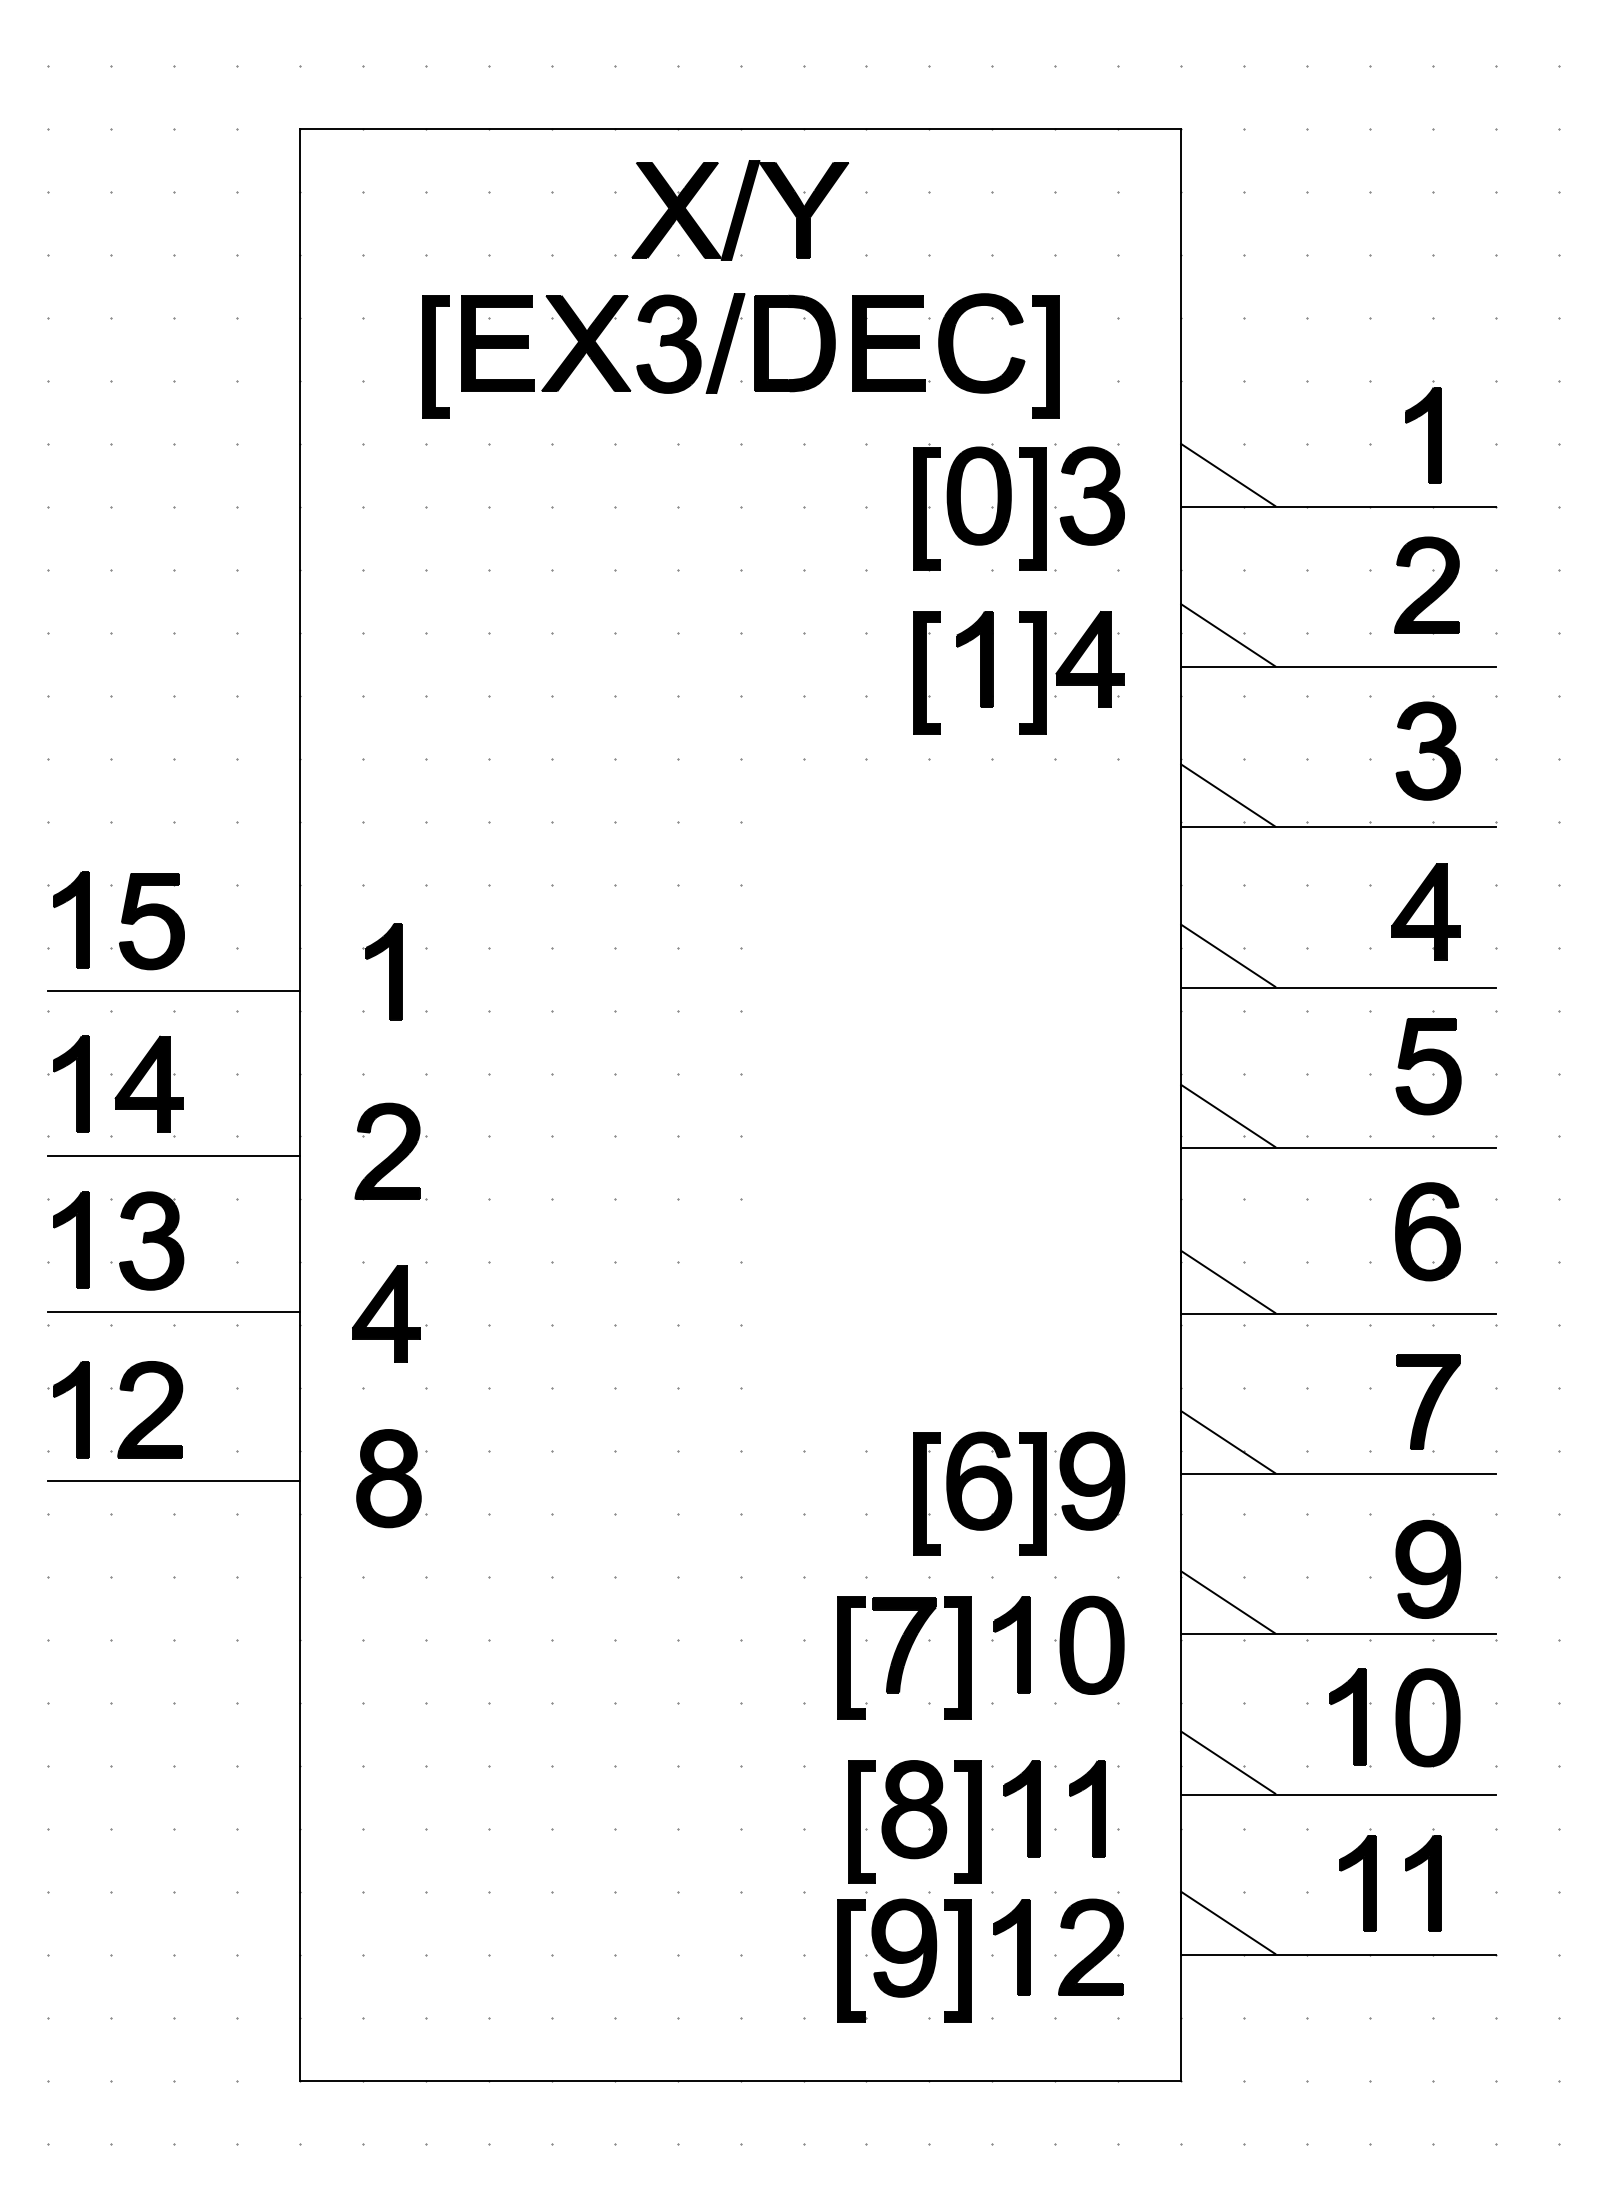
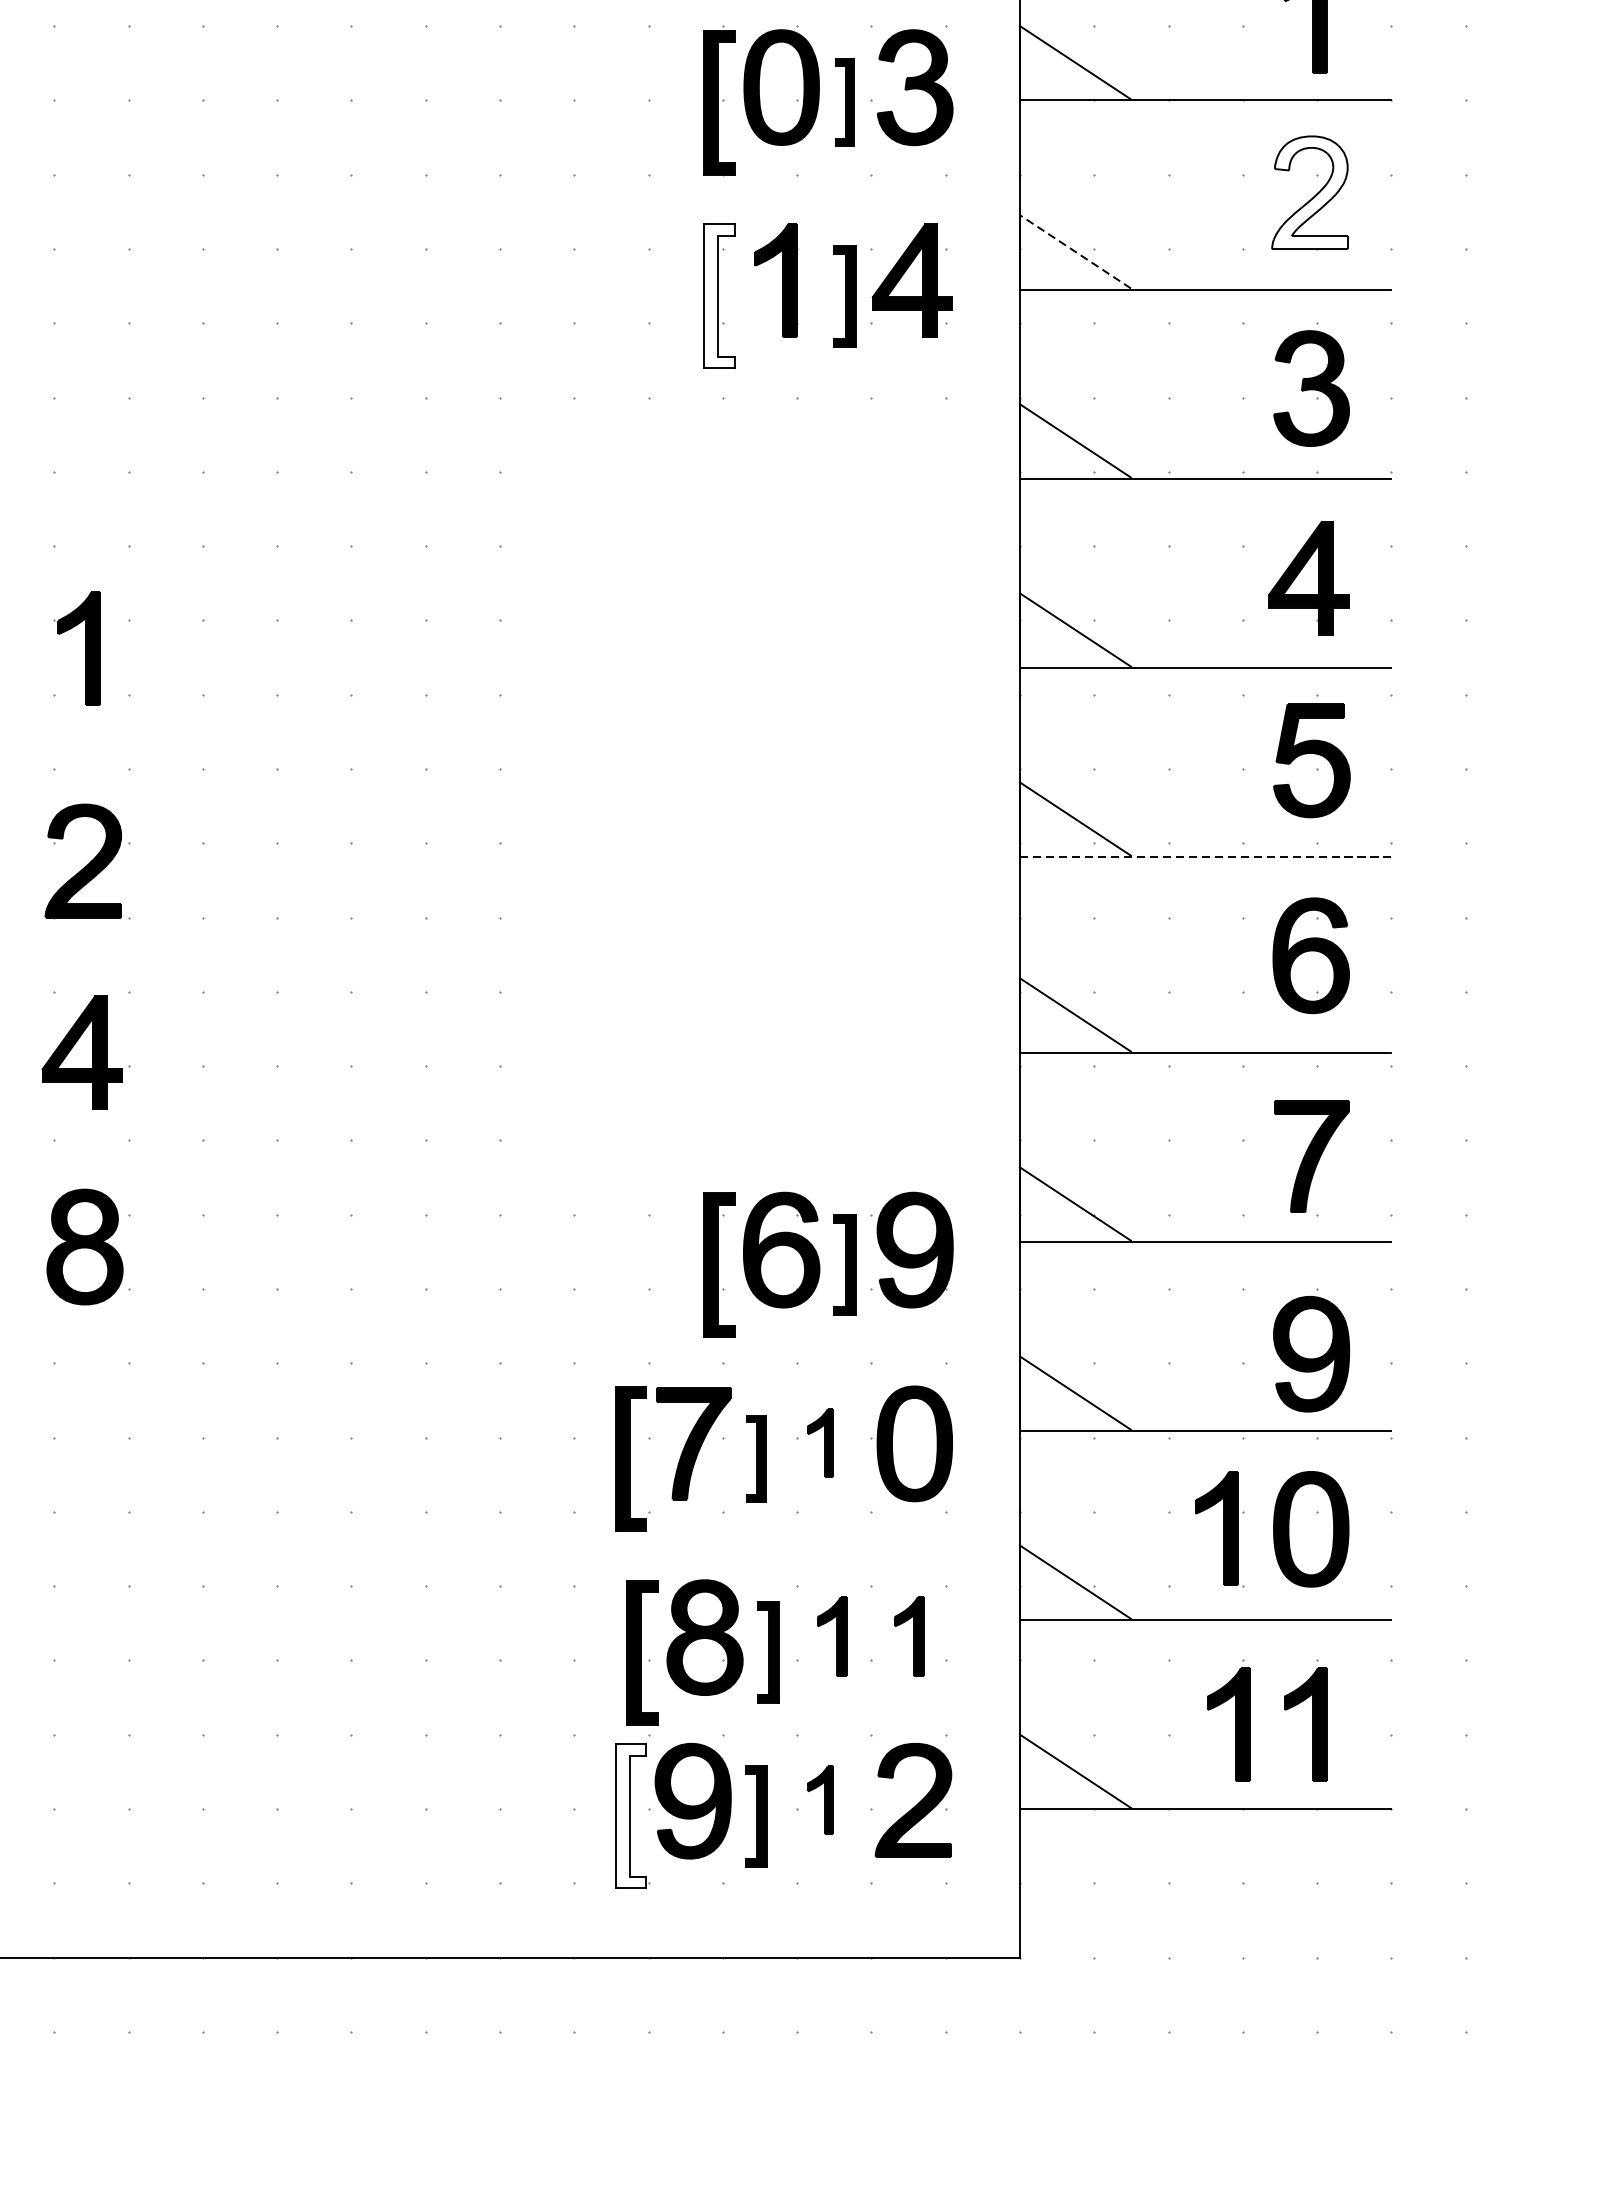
part: (1032, 508) -> (844, 102), size x0.6
fill: (1426, 585) -> (1309, 193), removed
line: (1227, 635) -> (1074, 252), solid -> dashed
fill: (926, 672) -> (719, 295), removed
part: (1032, 672) -> (844, 295), size x0.7
line: (1339, 1147) -> (1206, 856), solid -> dashed
part: (1032, 1493) -> (844, 1264), size x0.7
part: (1011, 1644) -> (819, 1442), size x0.6
part: (957, 1657) -> (755, 1458), size x0.6
part: (1021, 1808) -> (831, 1636), size x0.7
part: (1087, 1808) -> (909, 1636), size x0.7
part: (967, 1821) -> (767, 1651), size x0.7
part: (1011, 1947) -> (819, 1800), size x0.6
fill: (851, 1960) -> (630, 1815), removed
part: (957, 1960) -> (755, 1815), size x0.7

